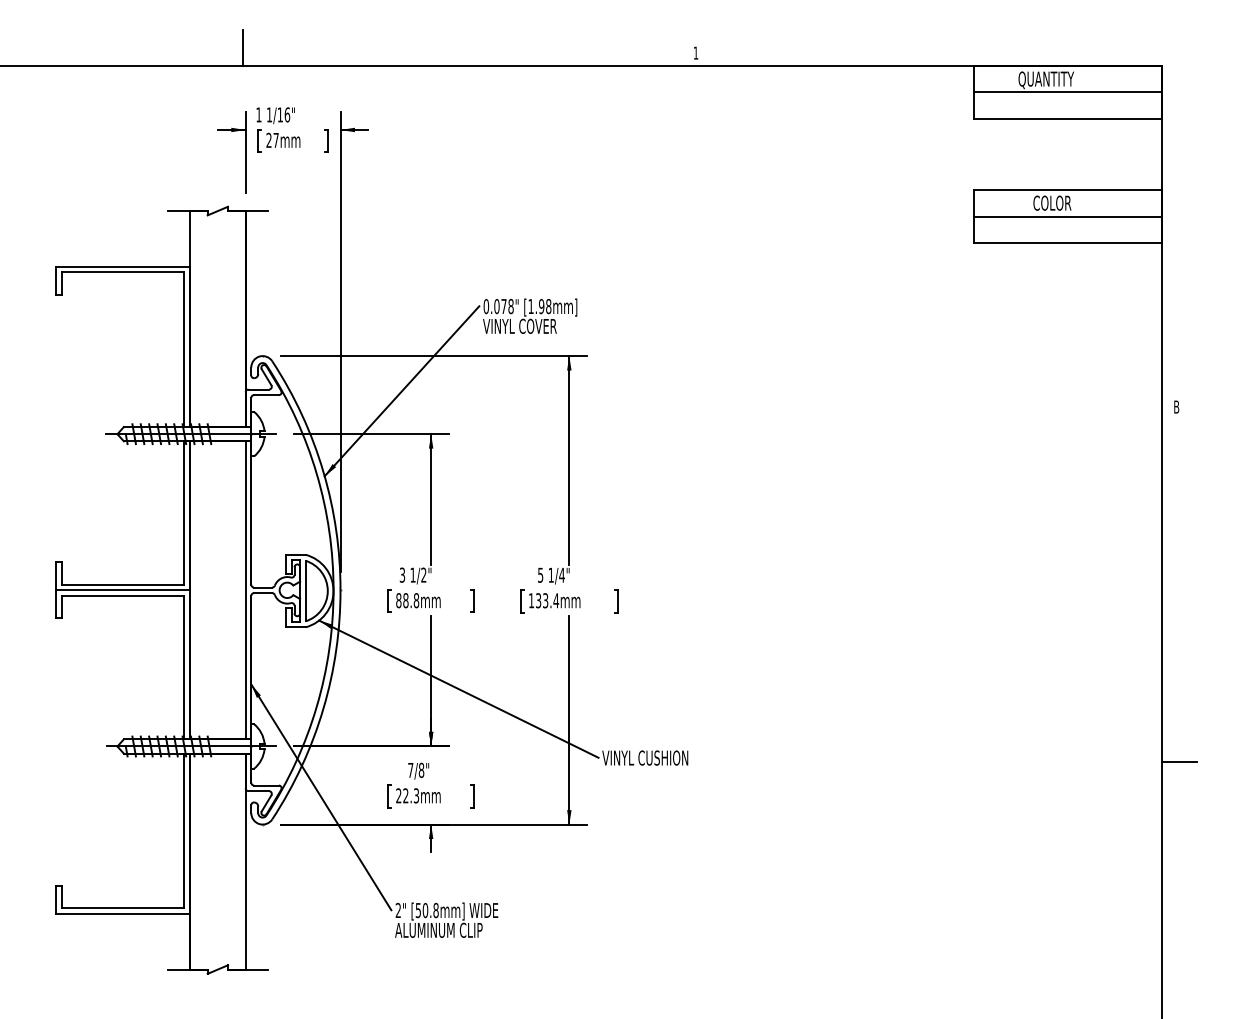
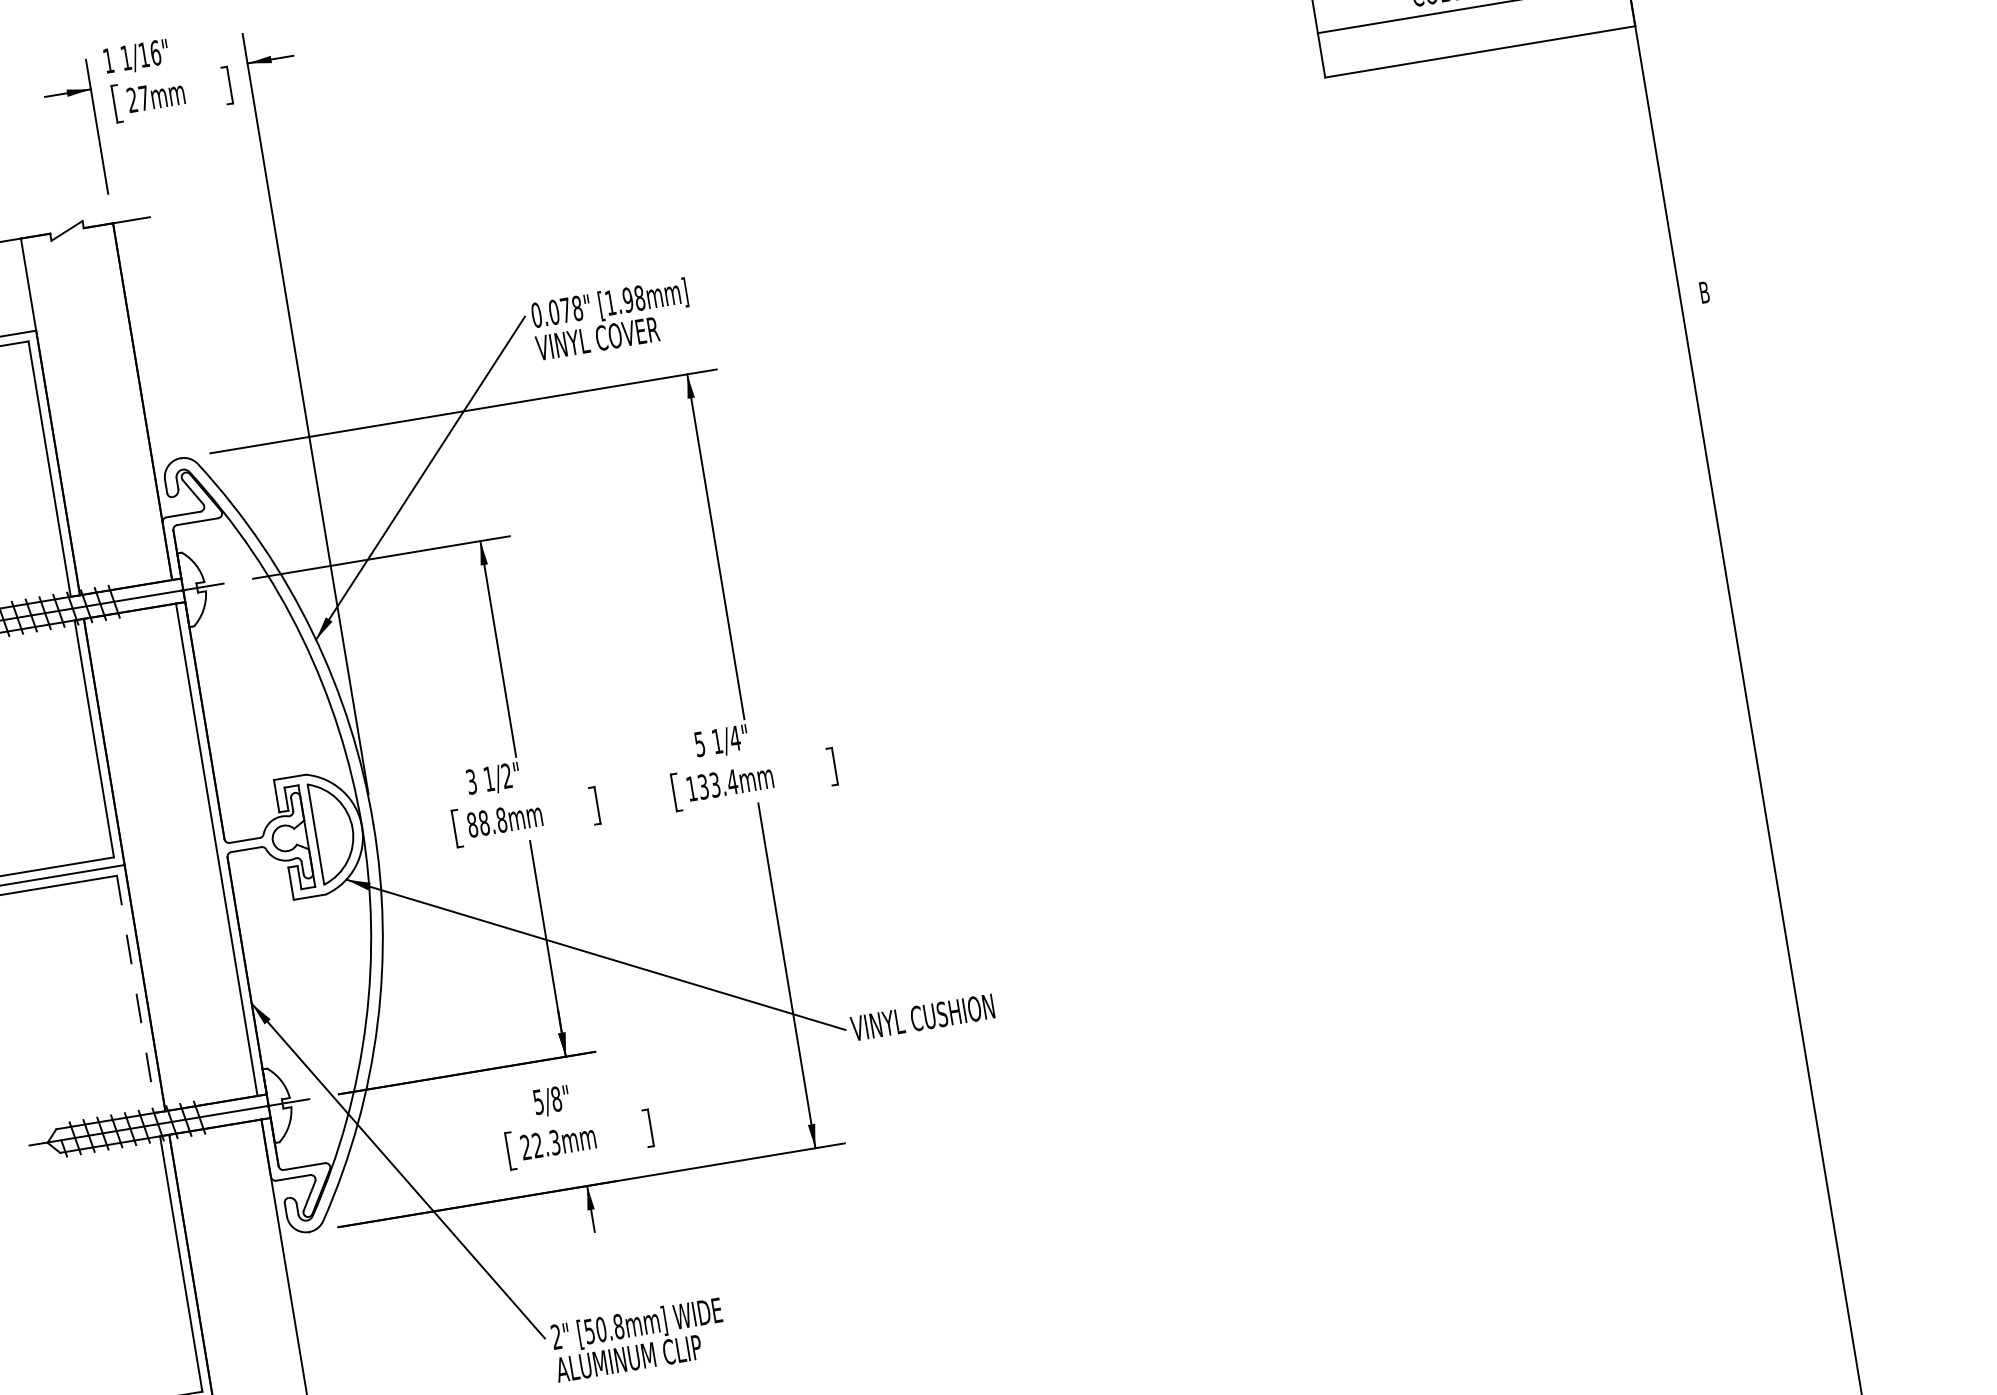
line: (184, 667) -> (136, 994), solid -> dashed
line: (1178, 761) -> (1804, 877), removed
text: (410, 770) -> (538, 1102), 7/8" -> 5/8"

